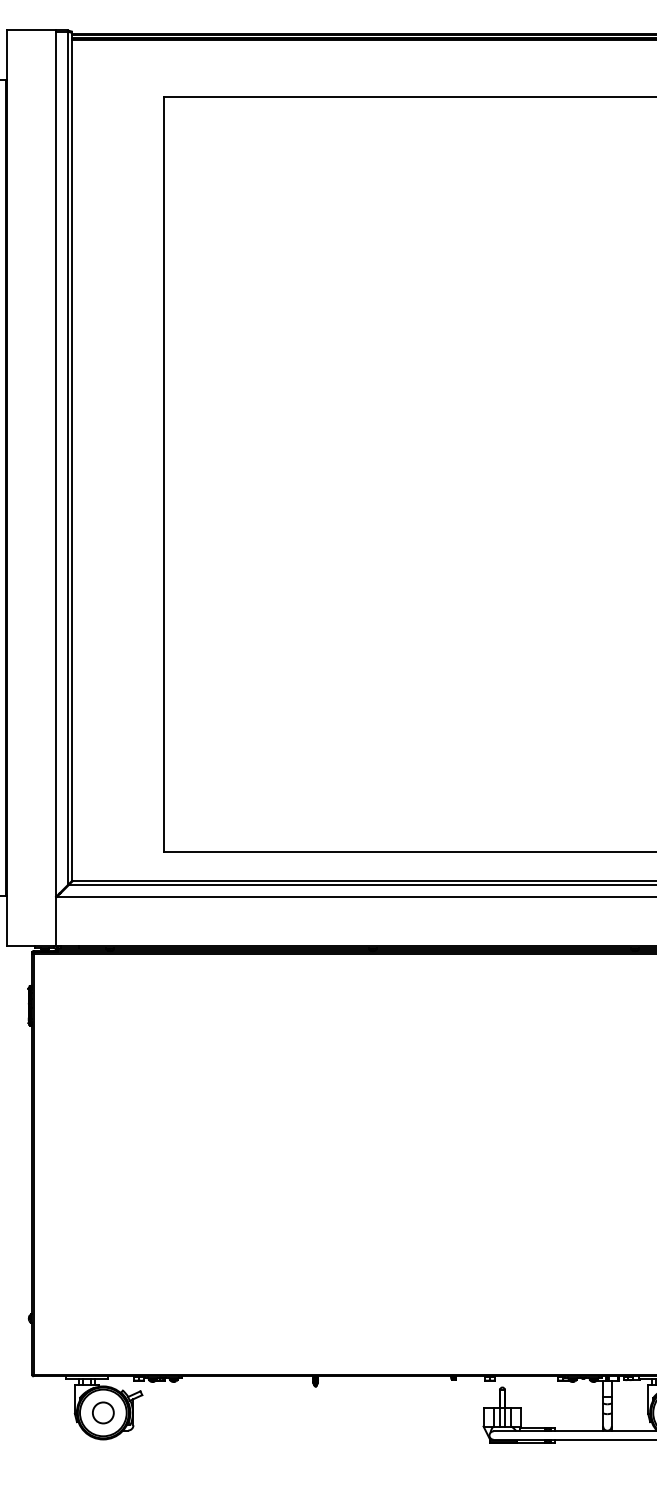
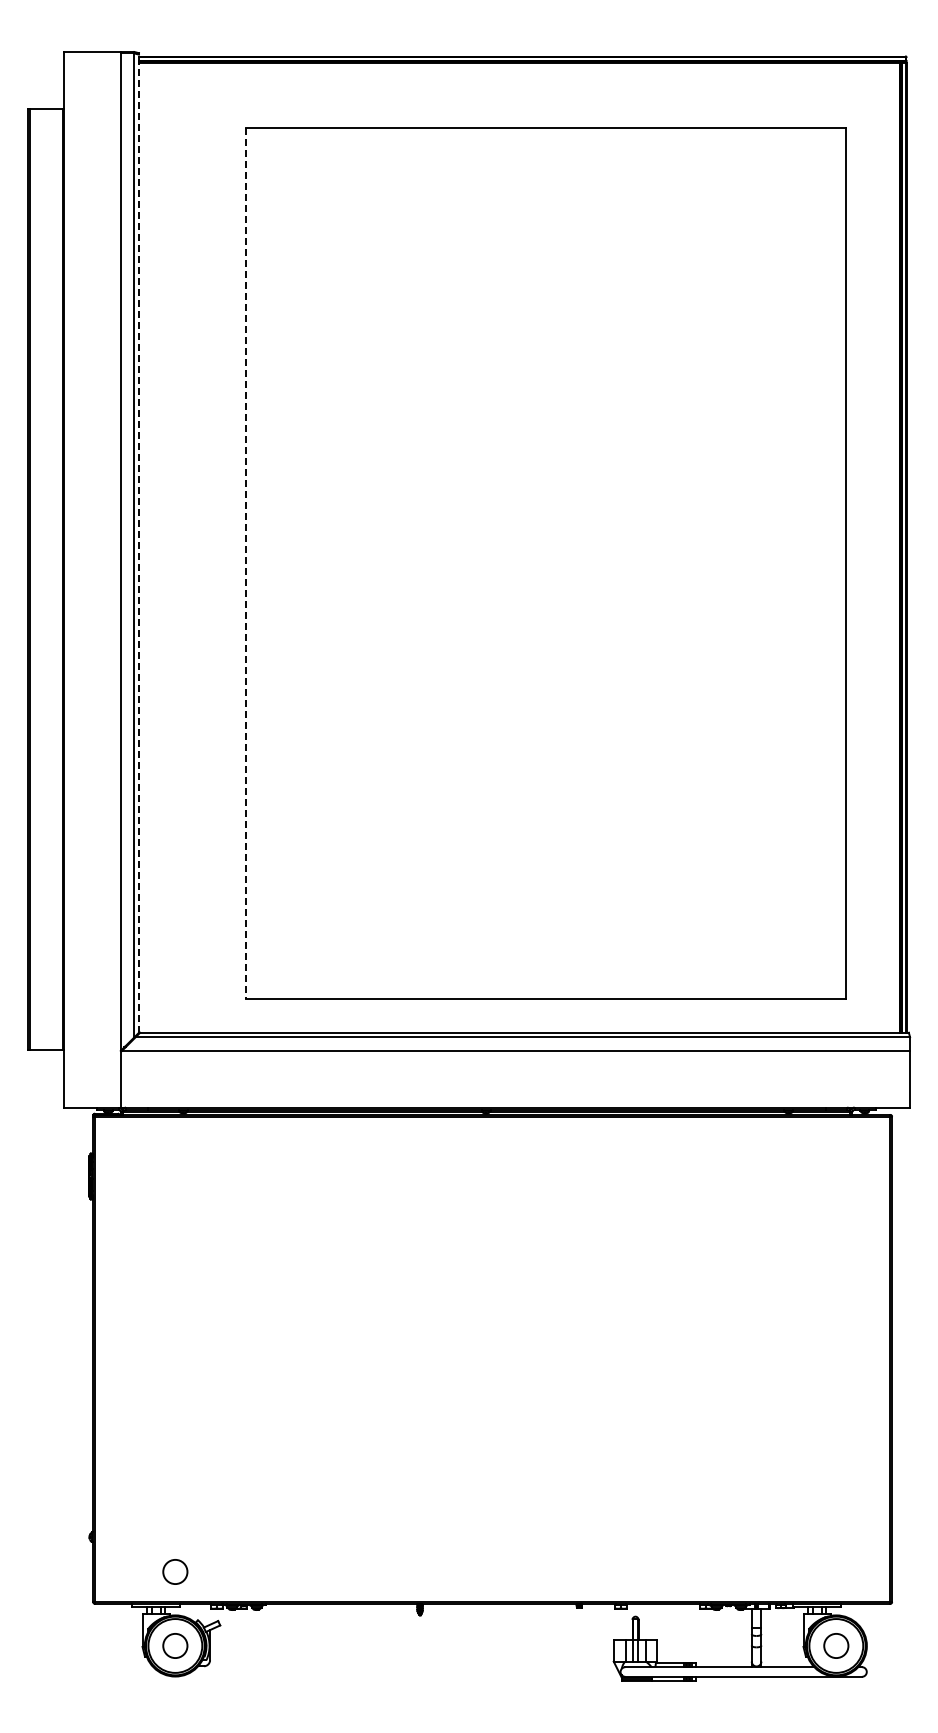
line: (71, 456) -> (138, 543), solid -> dashed
line: (164, 474) -> (245, 564), solid -> dashed
circle: (103, 1348) -> (175, 1571), added

